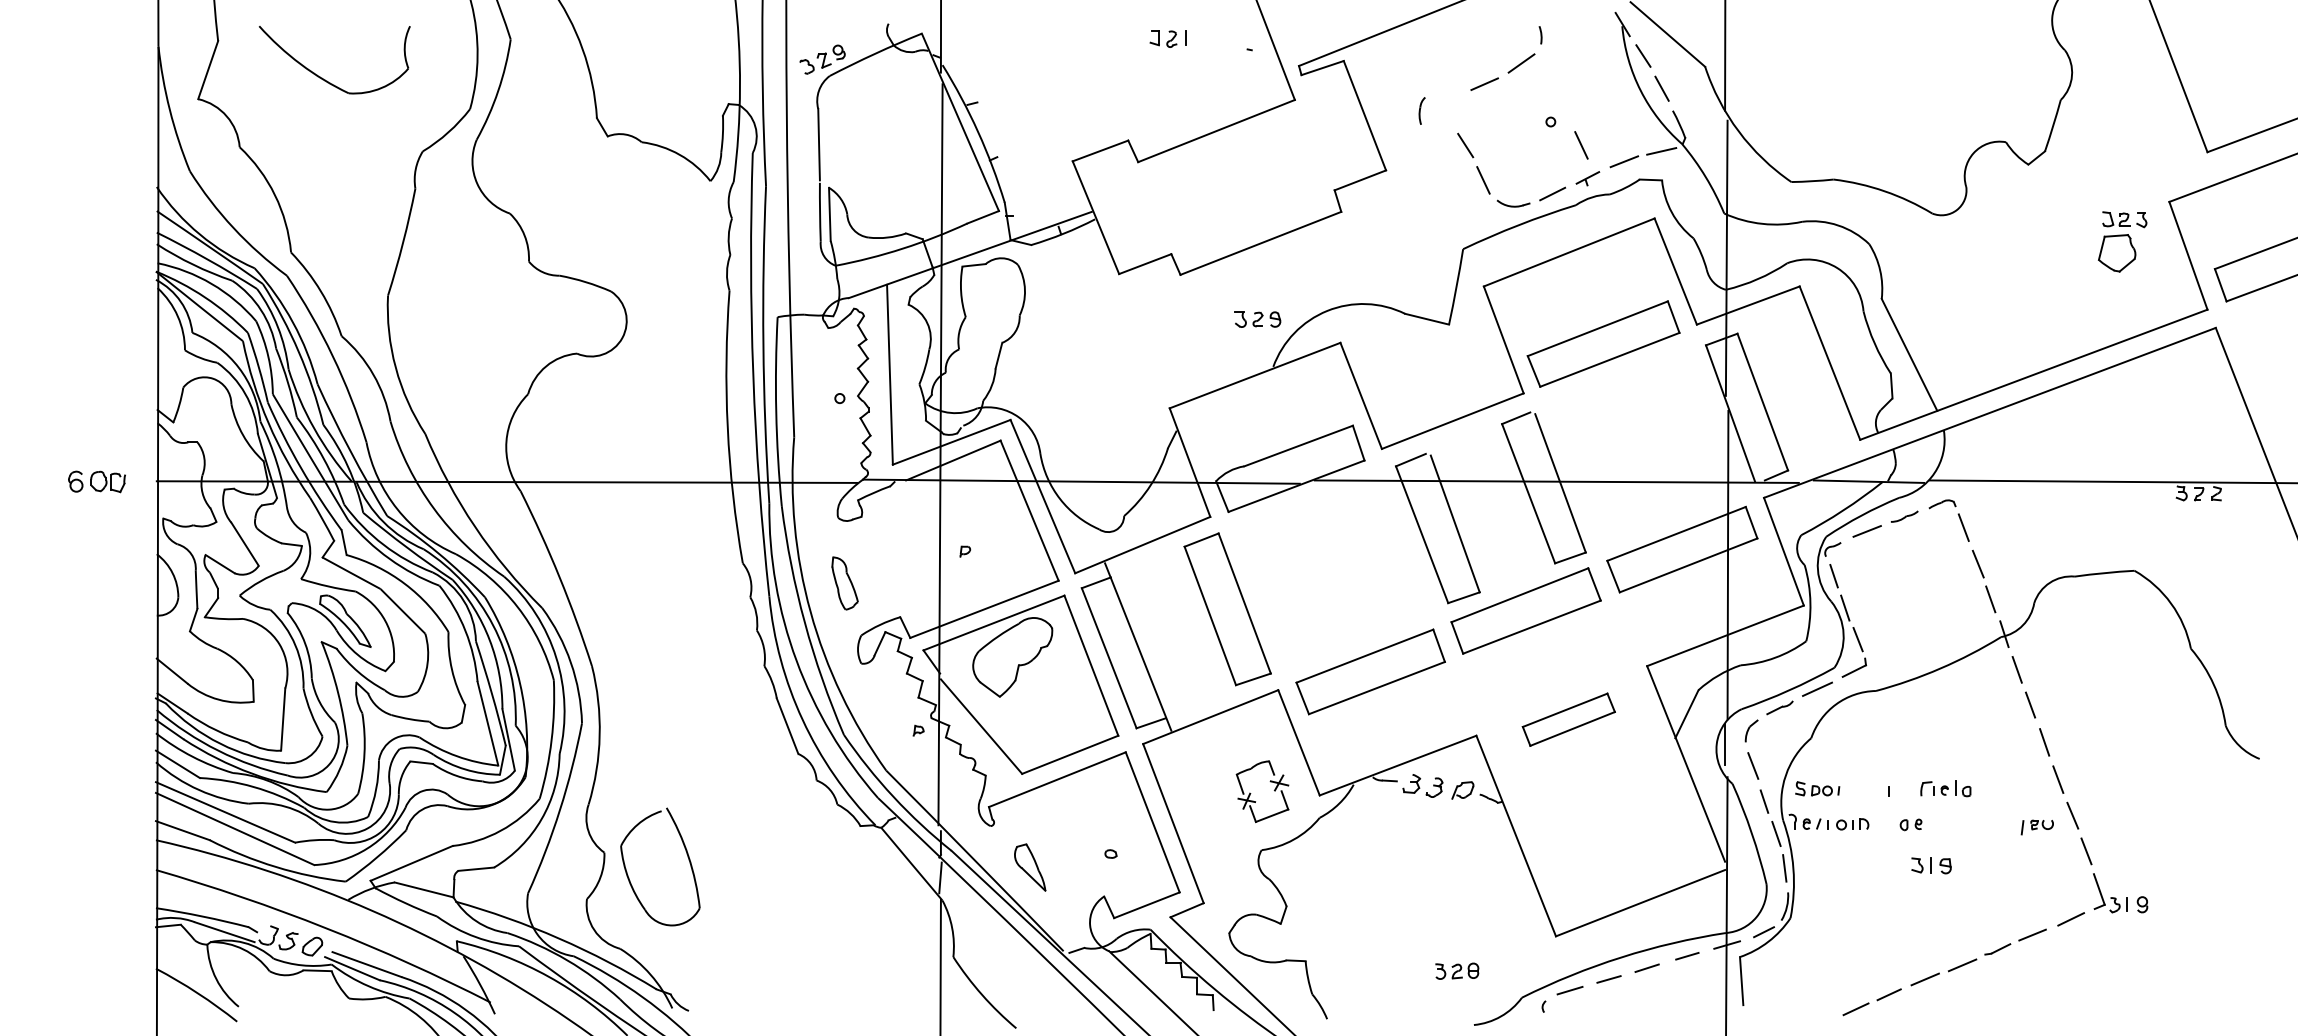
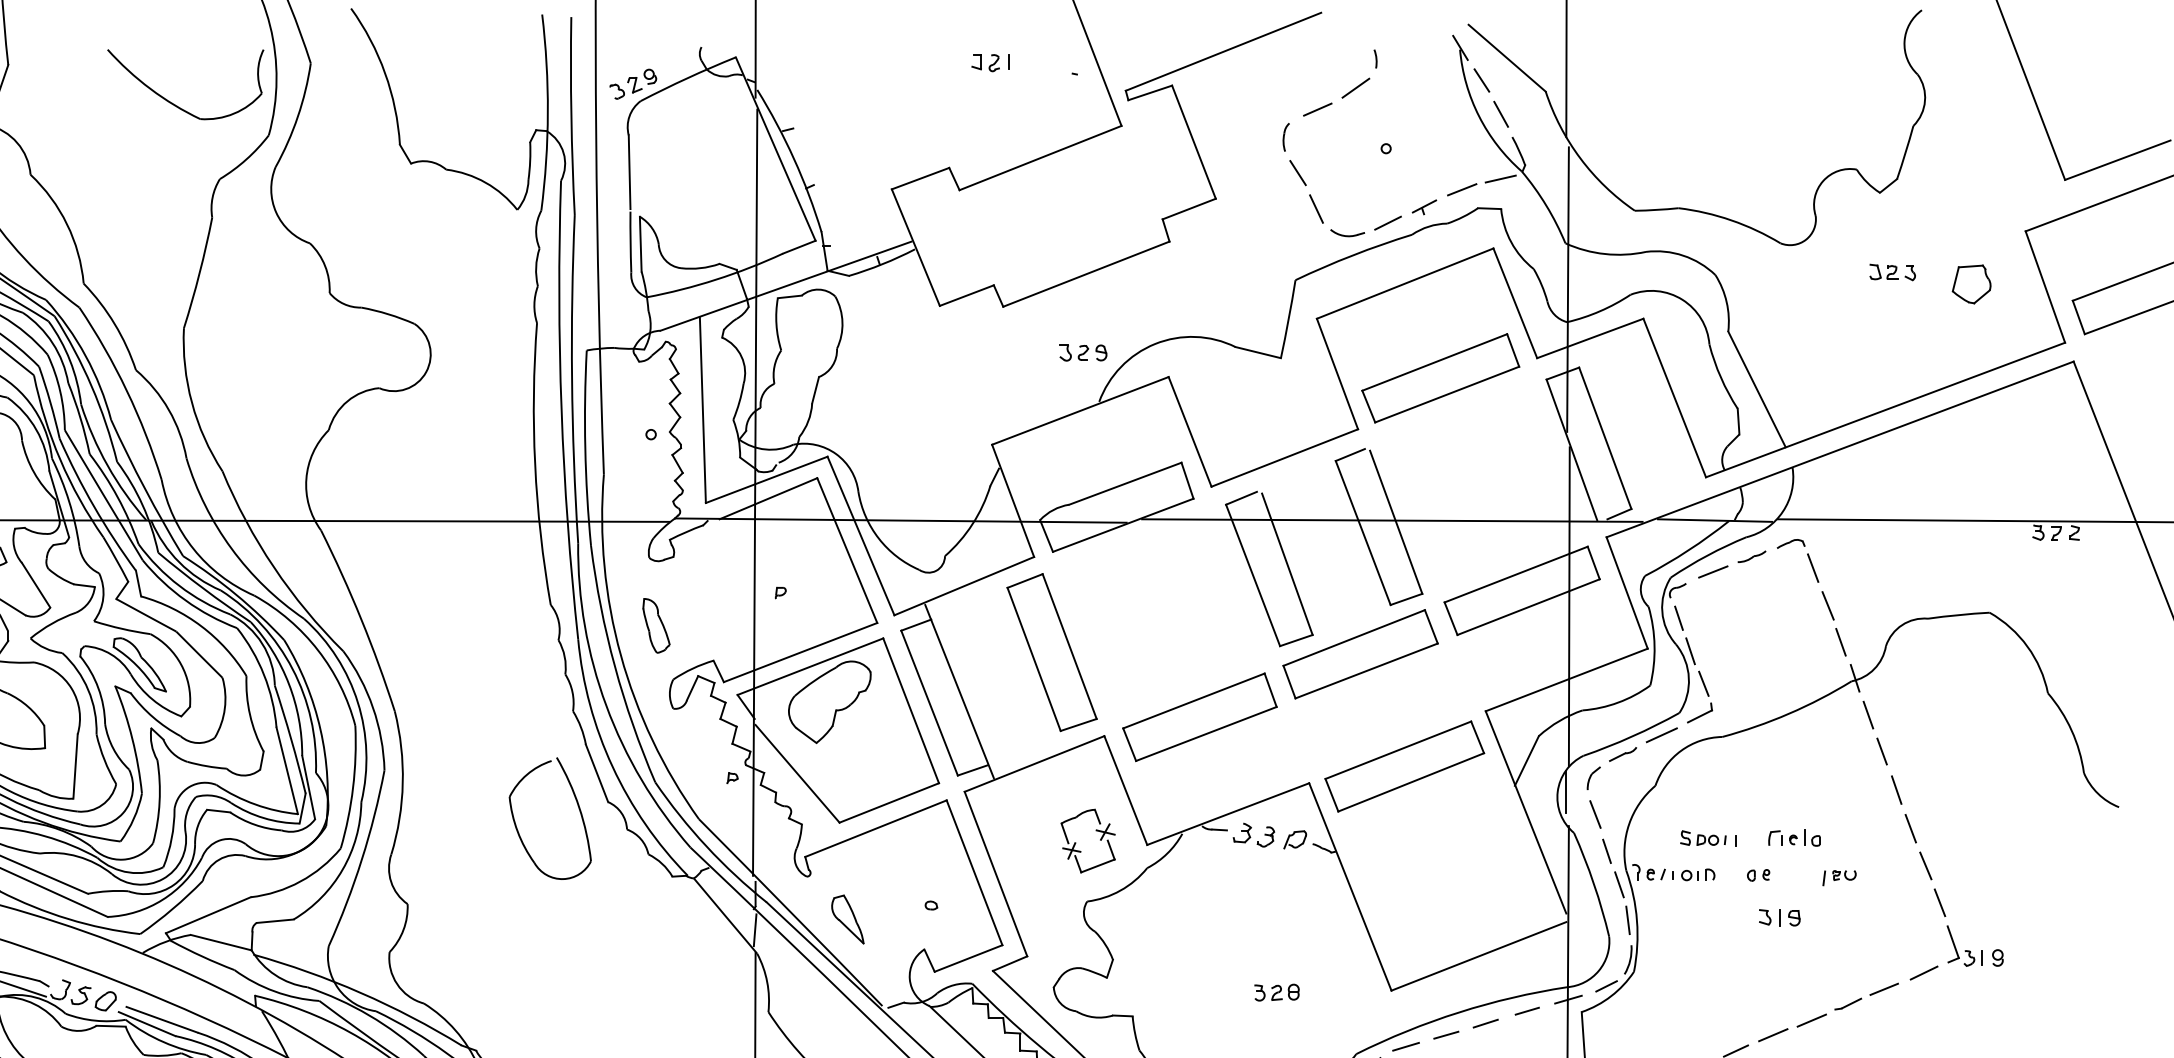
part: (322, 77) -> (173, 102), moved
part: (1421, 110) -> (1285, 136), moved
line: (1581, 145) -> (1417, 172), removed
part: (2124, 219) -> (1892, 272), moved
part: (1568, 719) -> (1404, 766), size x1.67
part: (1817, 788) -> (1703, 837), moved
part: (2036, 827) -> (1838, 878), moved
part: (687, 857) -> (578, 808), moved
part: (1457, 970) -> (1277, 991), moved

